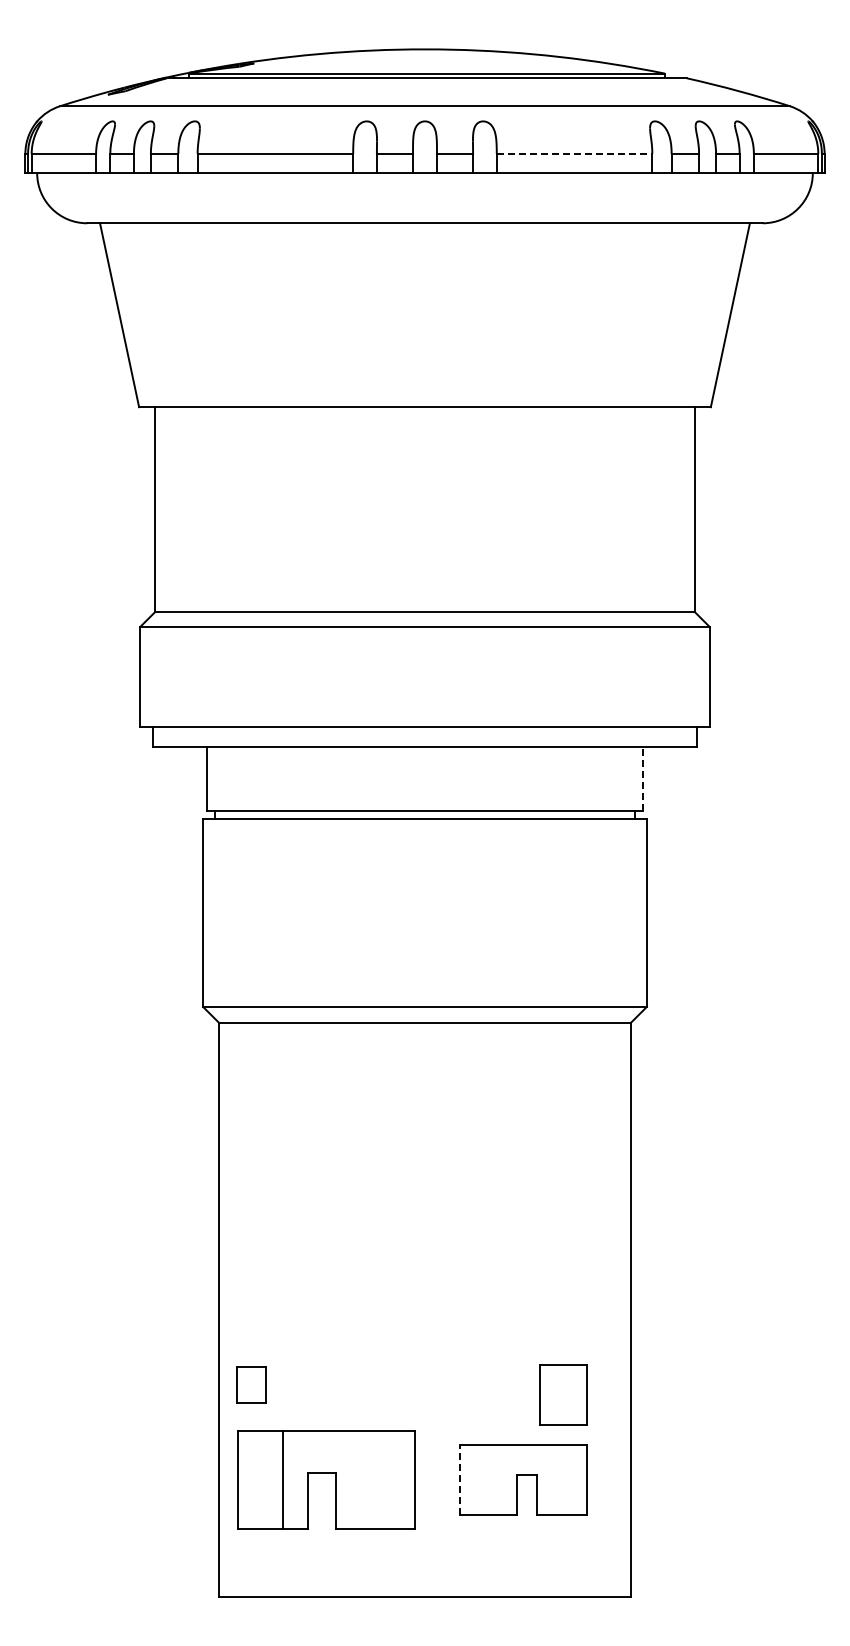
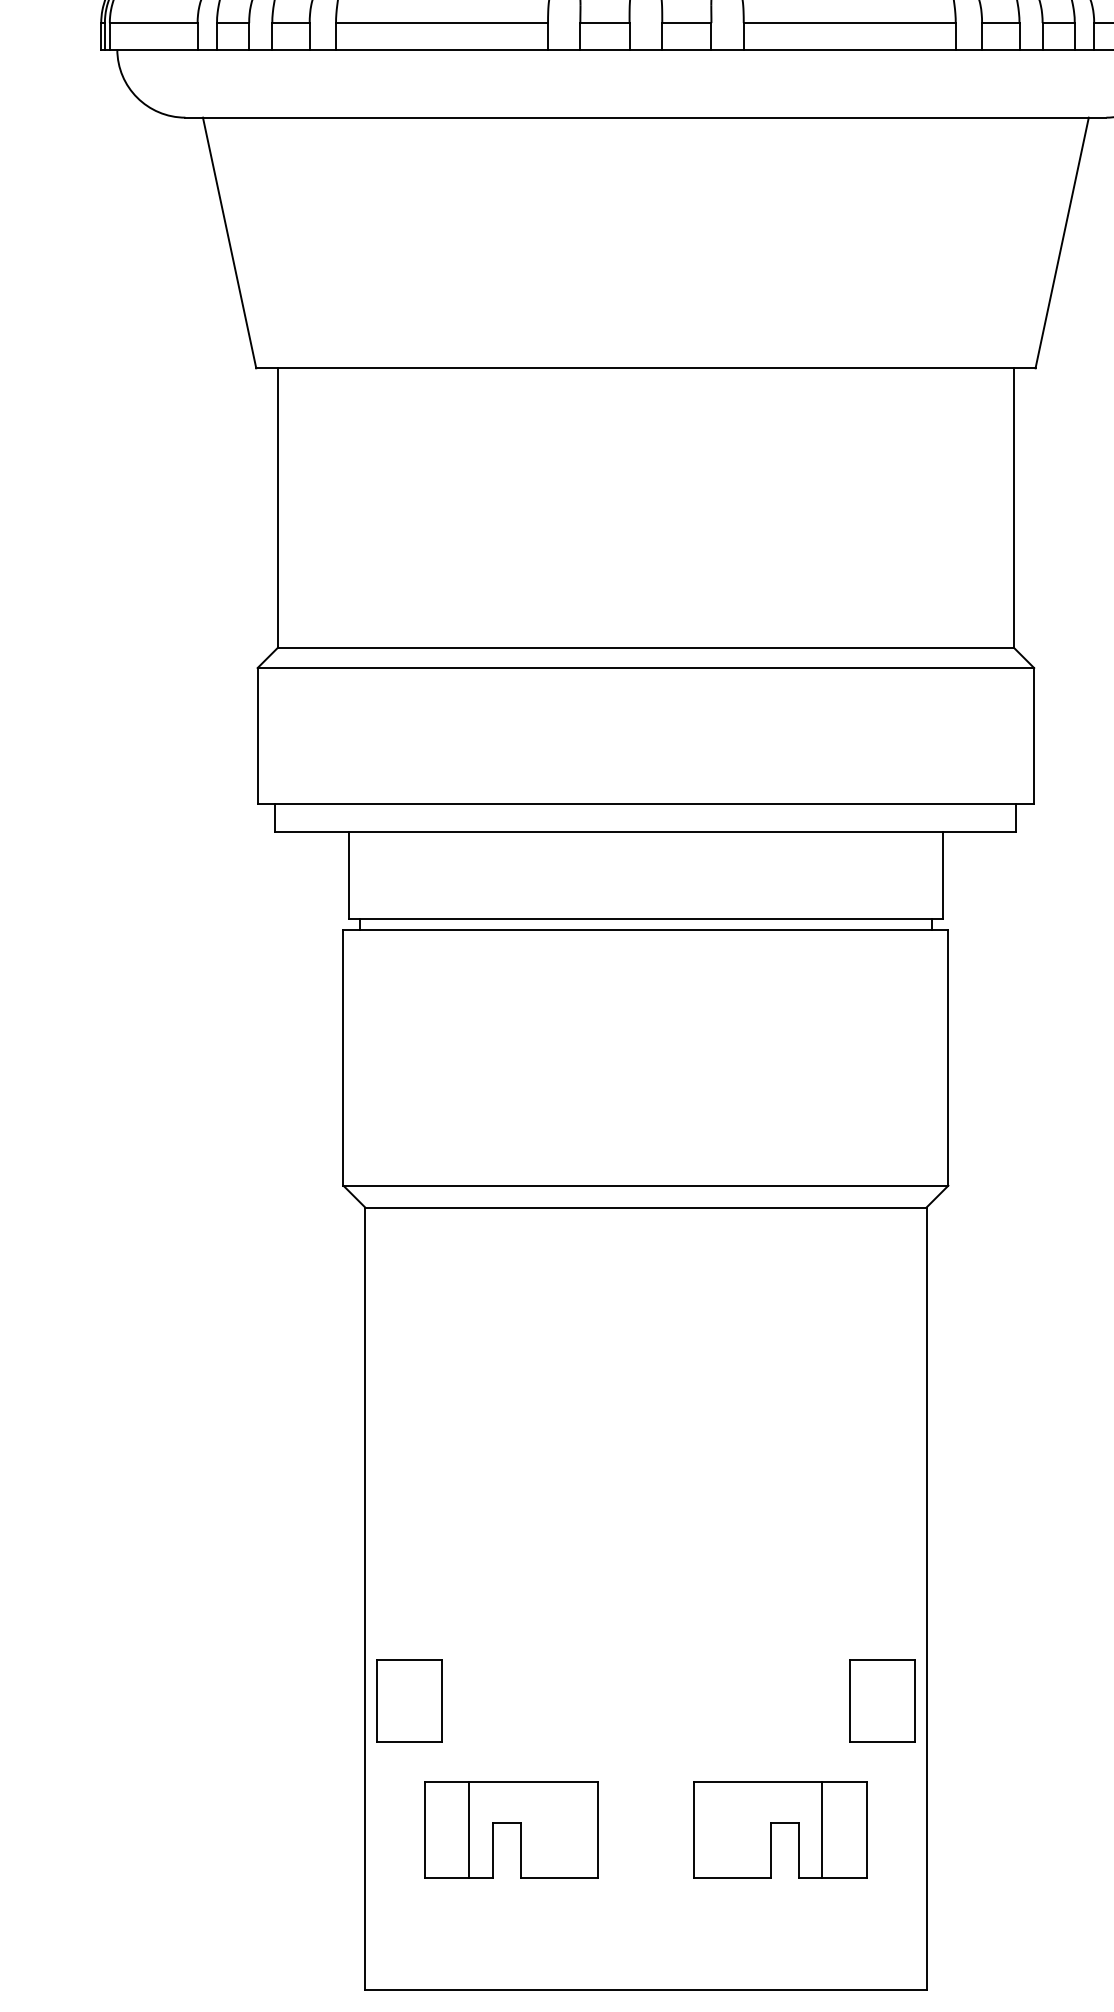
line: (574, 153) -> (849, 22), dashed -> solid
line: (642, 779) -> (942, 875), dashed -> solid
part: (251, 1384) -> (409, 1700), size x1.67
part: (563, 1394) -> (882, 1700), moved
part: (326, 1479) -> (511, 1829), size x0.71
line: (459, 1479) -> (692, 1829), dashed -> solid
line: (554, 1479) -> (822, 1829), added

